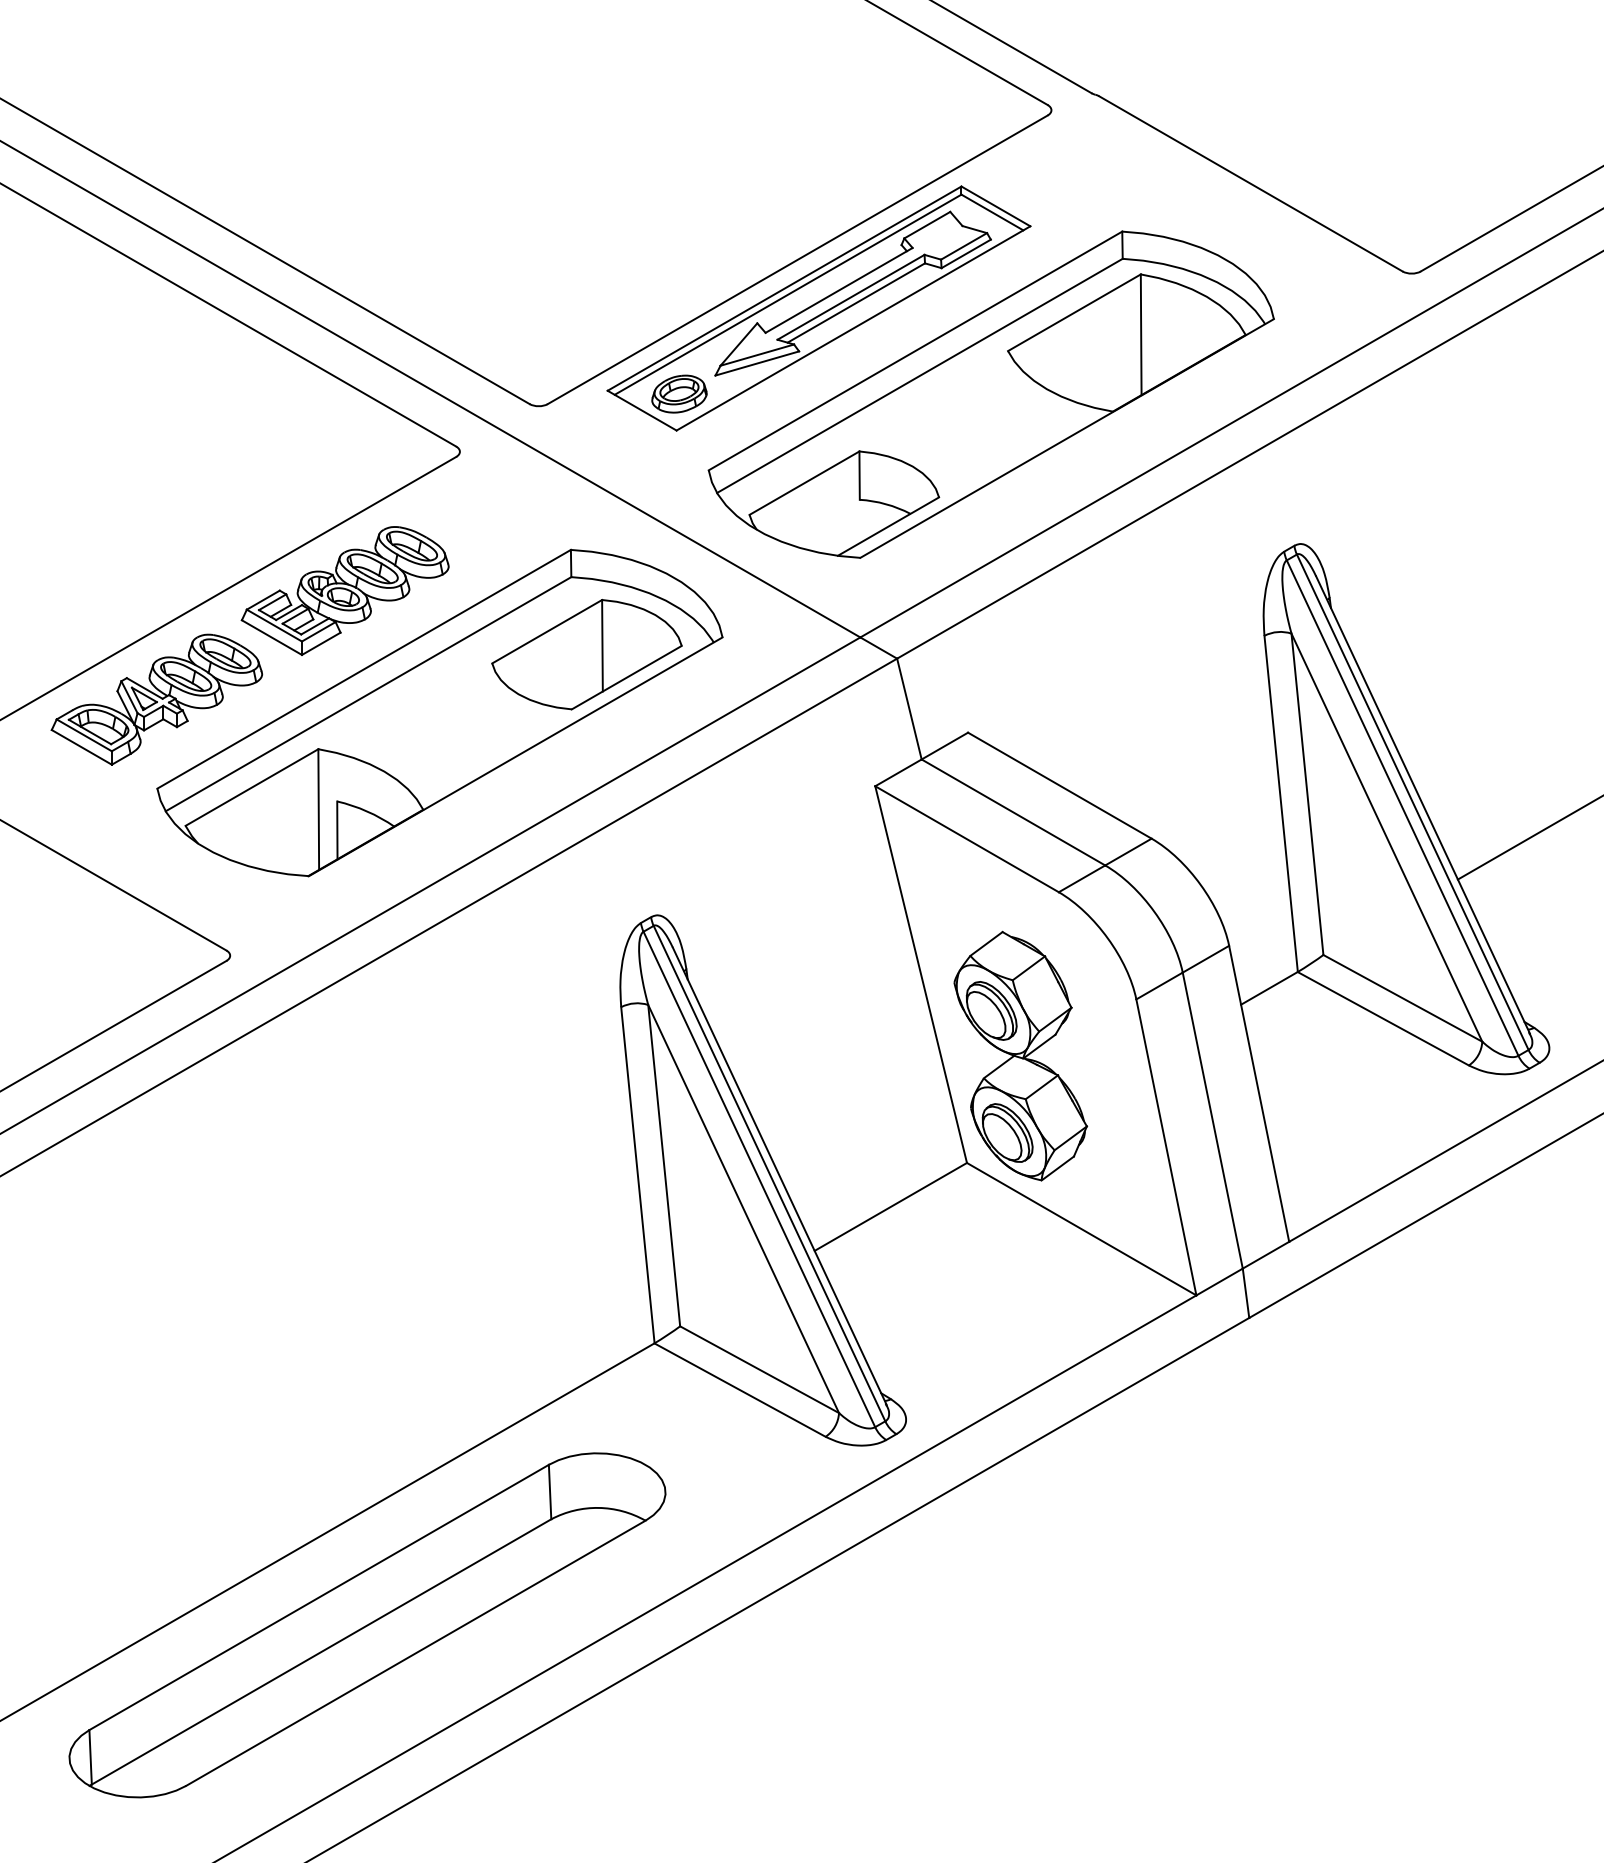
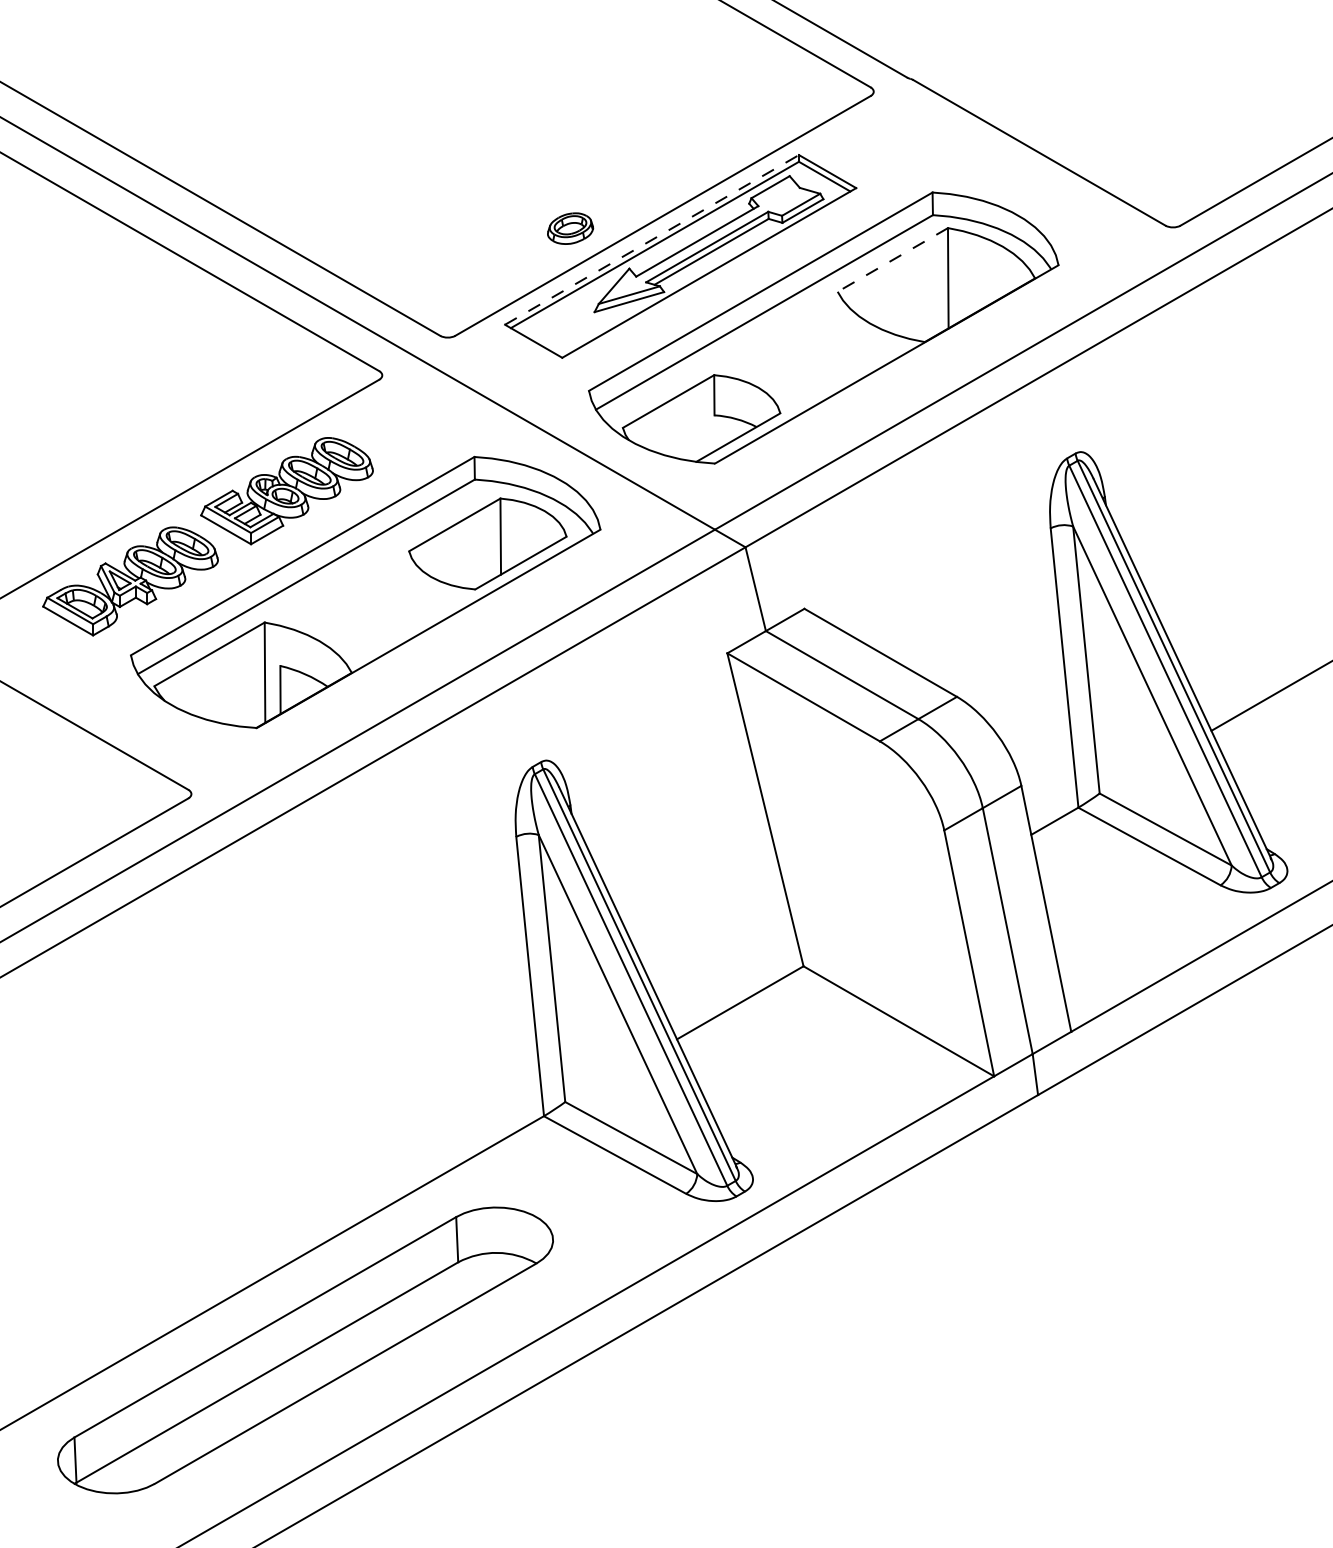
line: (785, 288) -> (652, 239), solid -> dashed
line: (1074, 312) -> (892, 259), solid -> dashed
part: (679, 393) -> (570, 228), moved
part: (1020, 1055) -> (848, 877), removed

